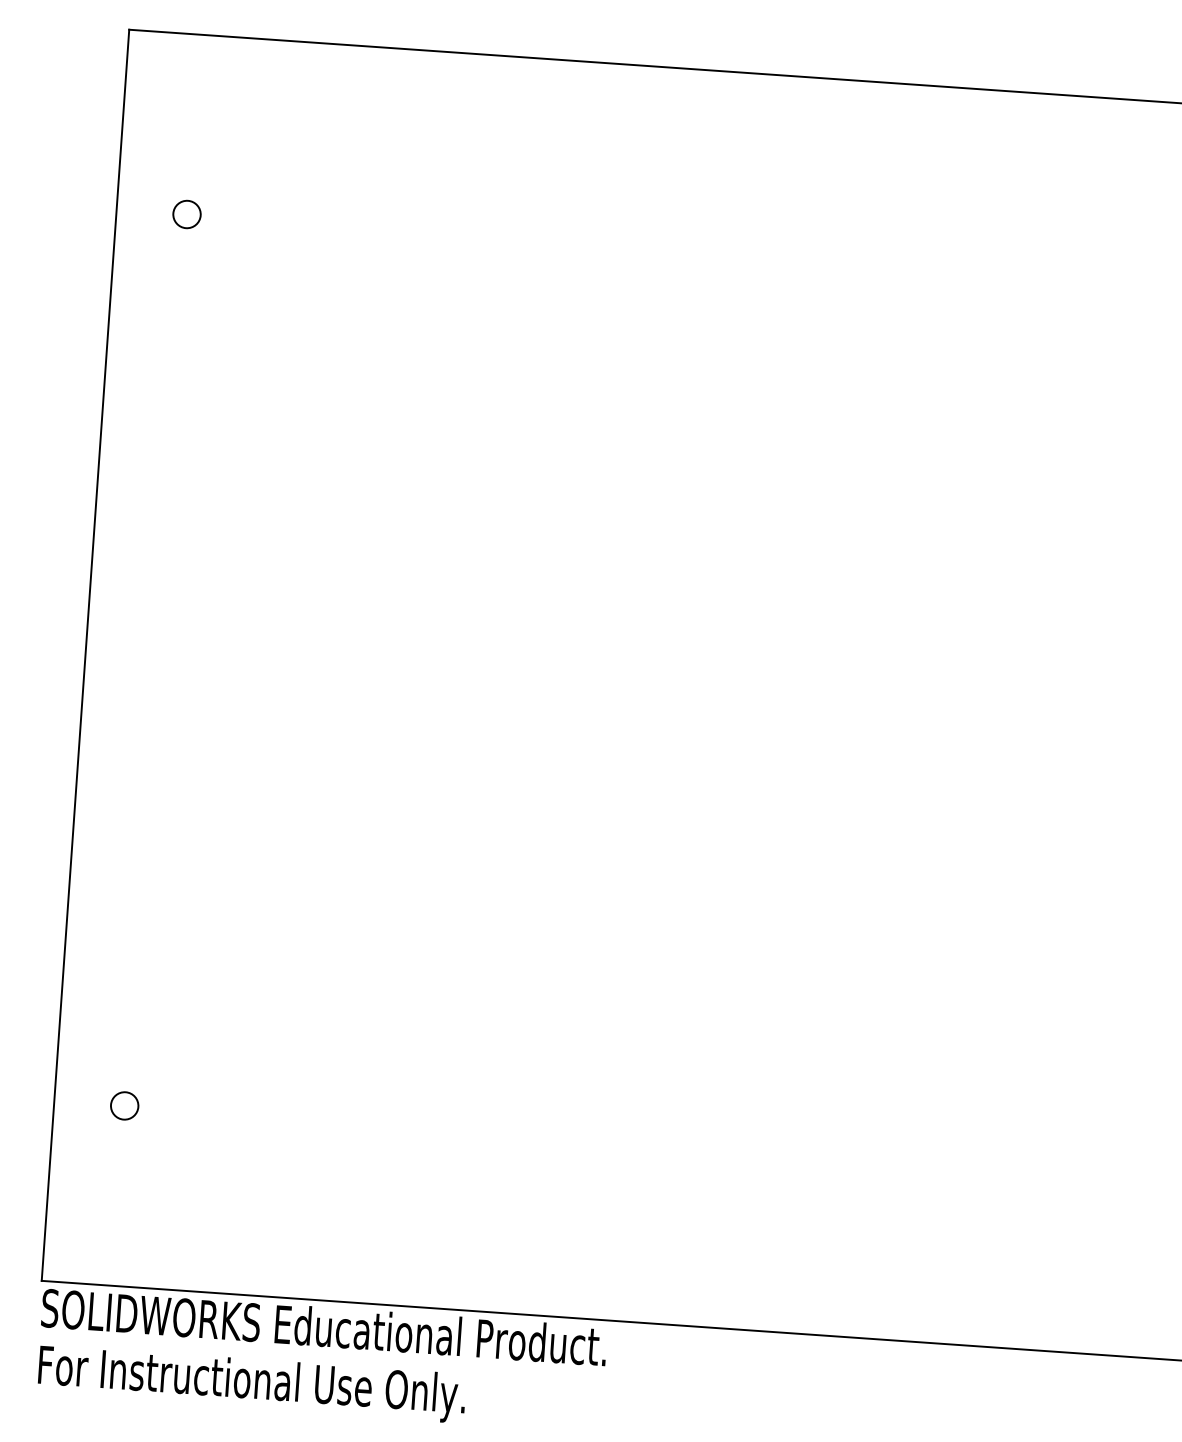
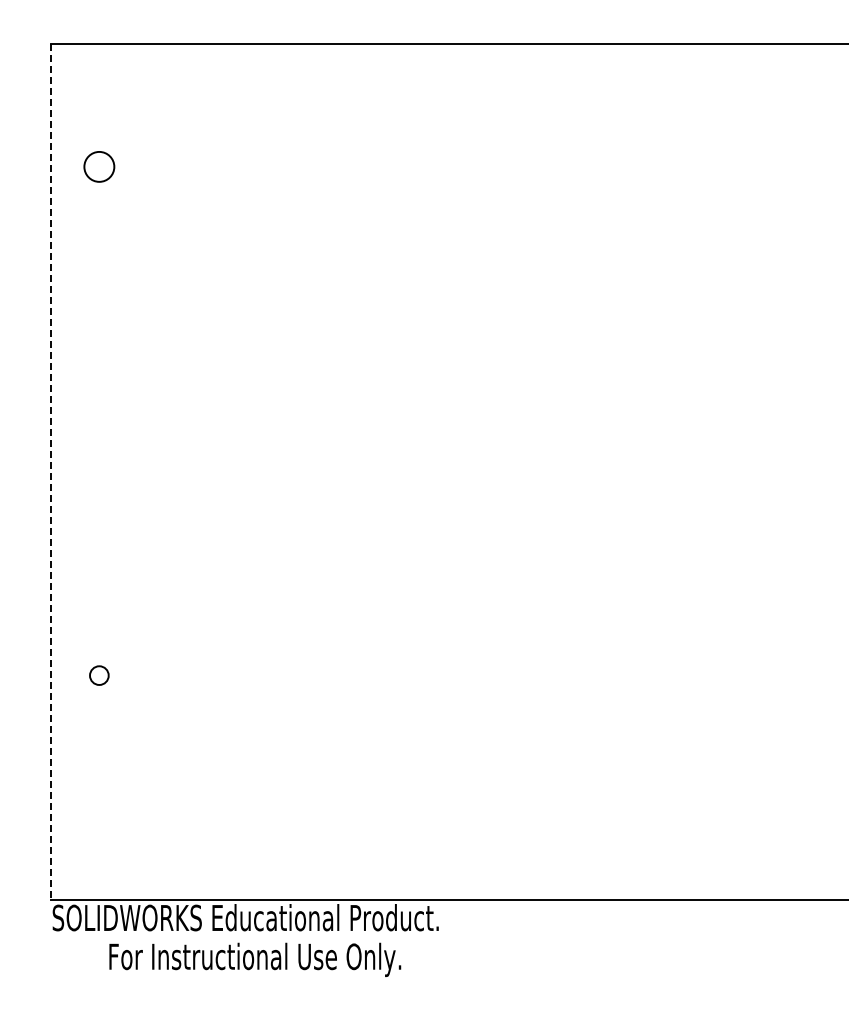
circle: (187, 213) -> (99, 166), size x1.6
line: (85, 654) -> (51, 471), solid -> dashed
circle: (124, 1105) -> (99, 675), moved
text: (252, 1383) -> (255, 959), moved

